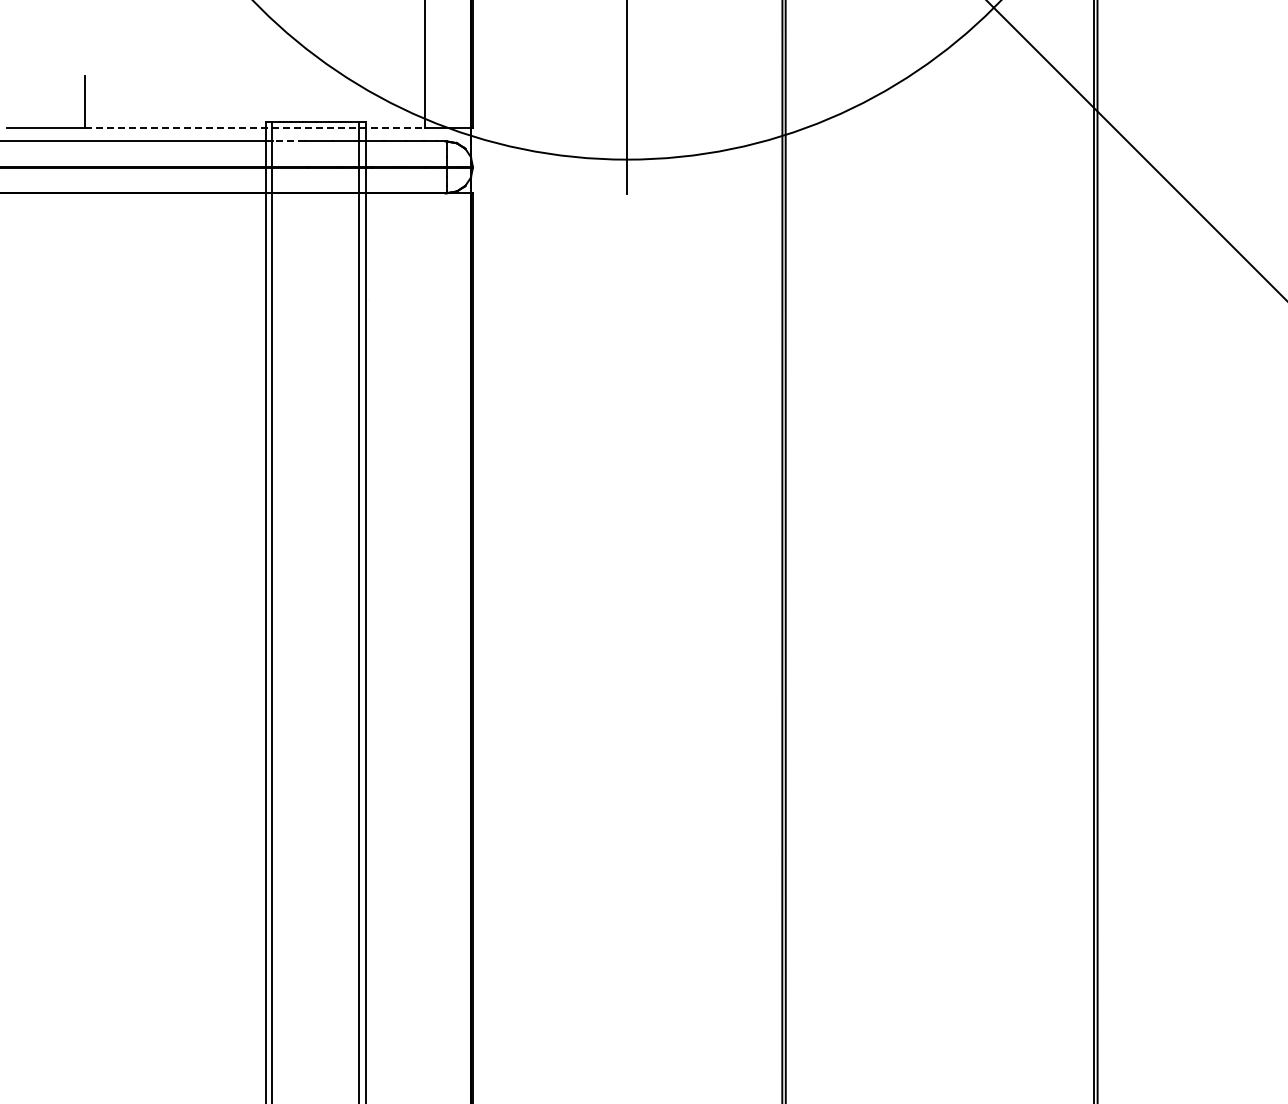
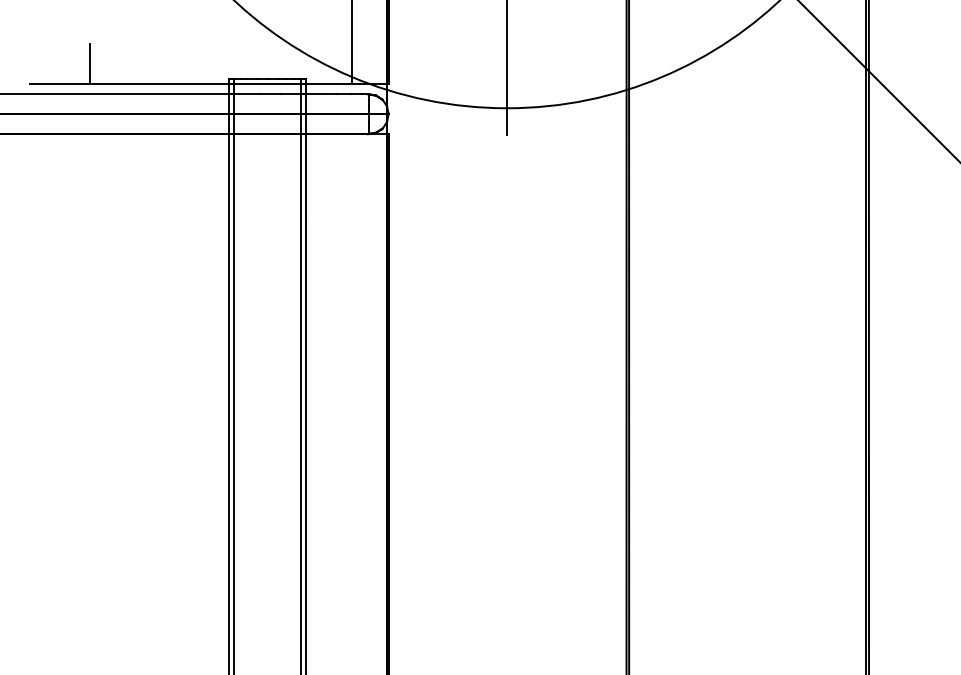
line: (255, 127) -> (221, 83), dashed -> solid
line: (288, 141) -> (246, 94), dashed -> solid

